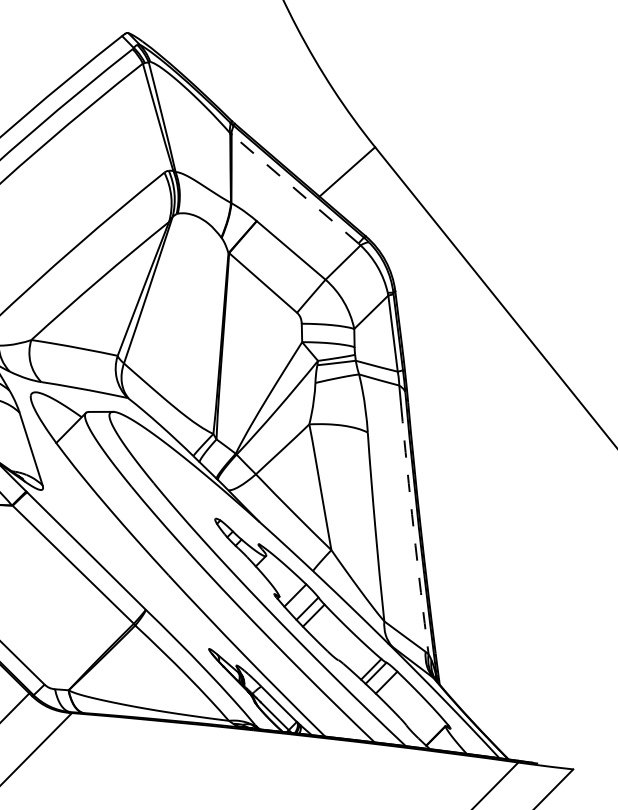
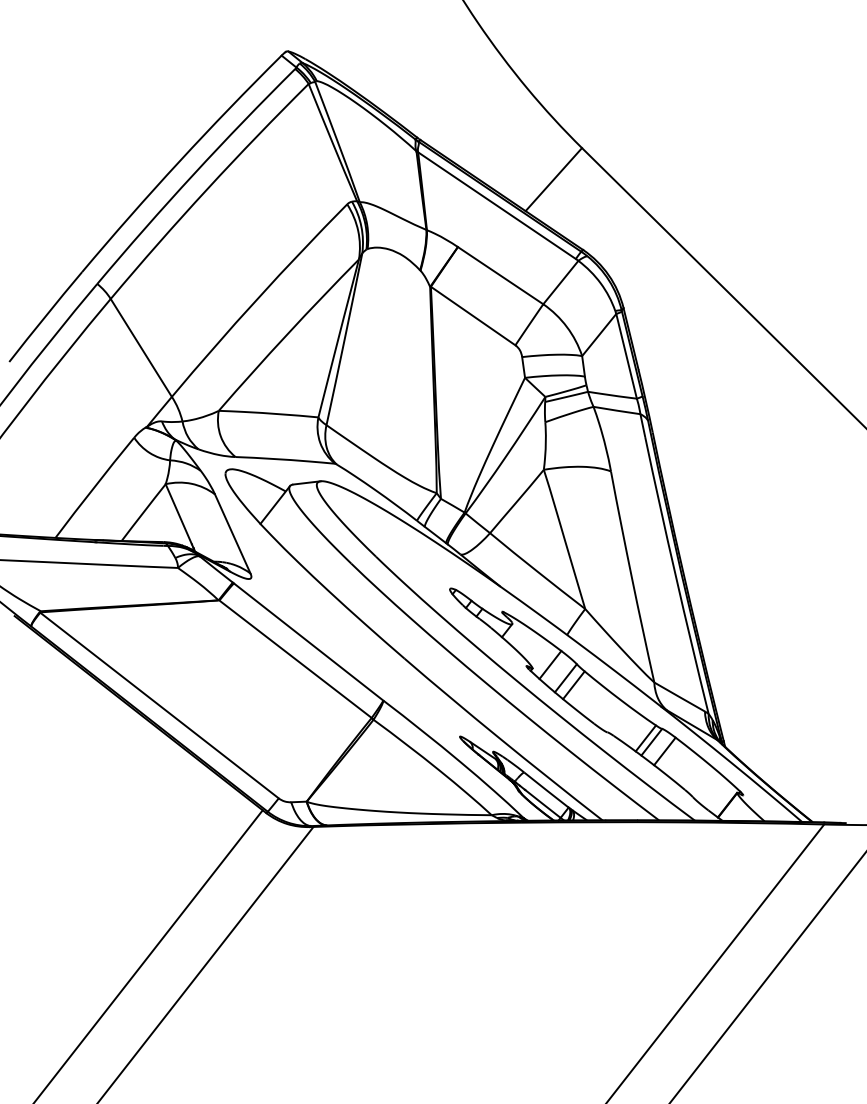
line: (294, 188) -> (496, 205), dashed -> solid
arc: (413, 530) -> (675, 575), dashed -> solid

